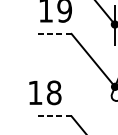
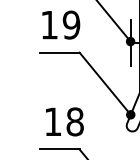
line: (54, 33) -> (59, 52), dashed -> solid
text: (45, 92) -> (64, 121), moved
line: (54, 116) -> (59, 149), dashed -> solid

